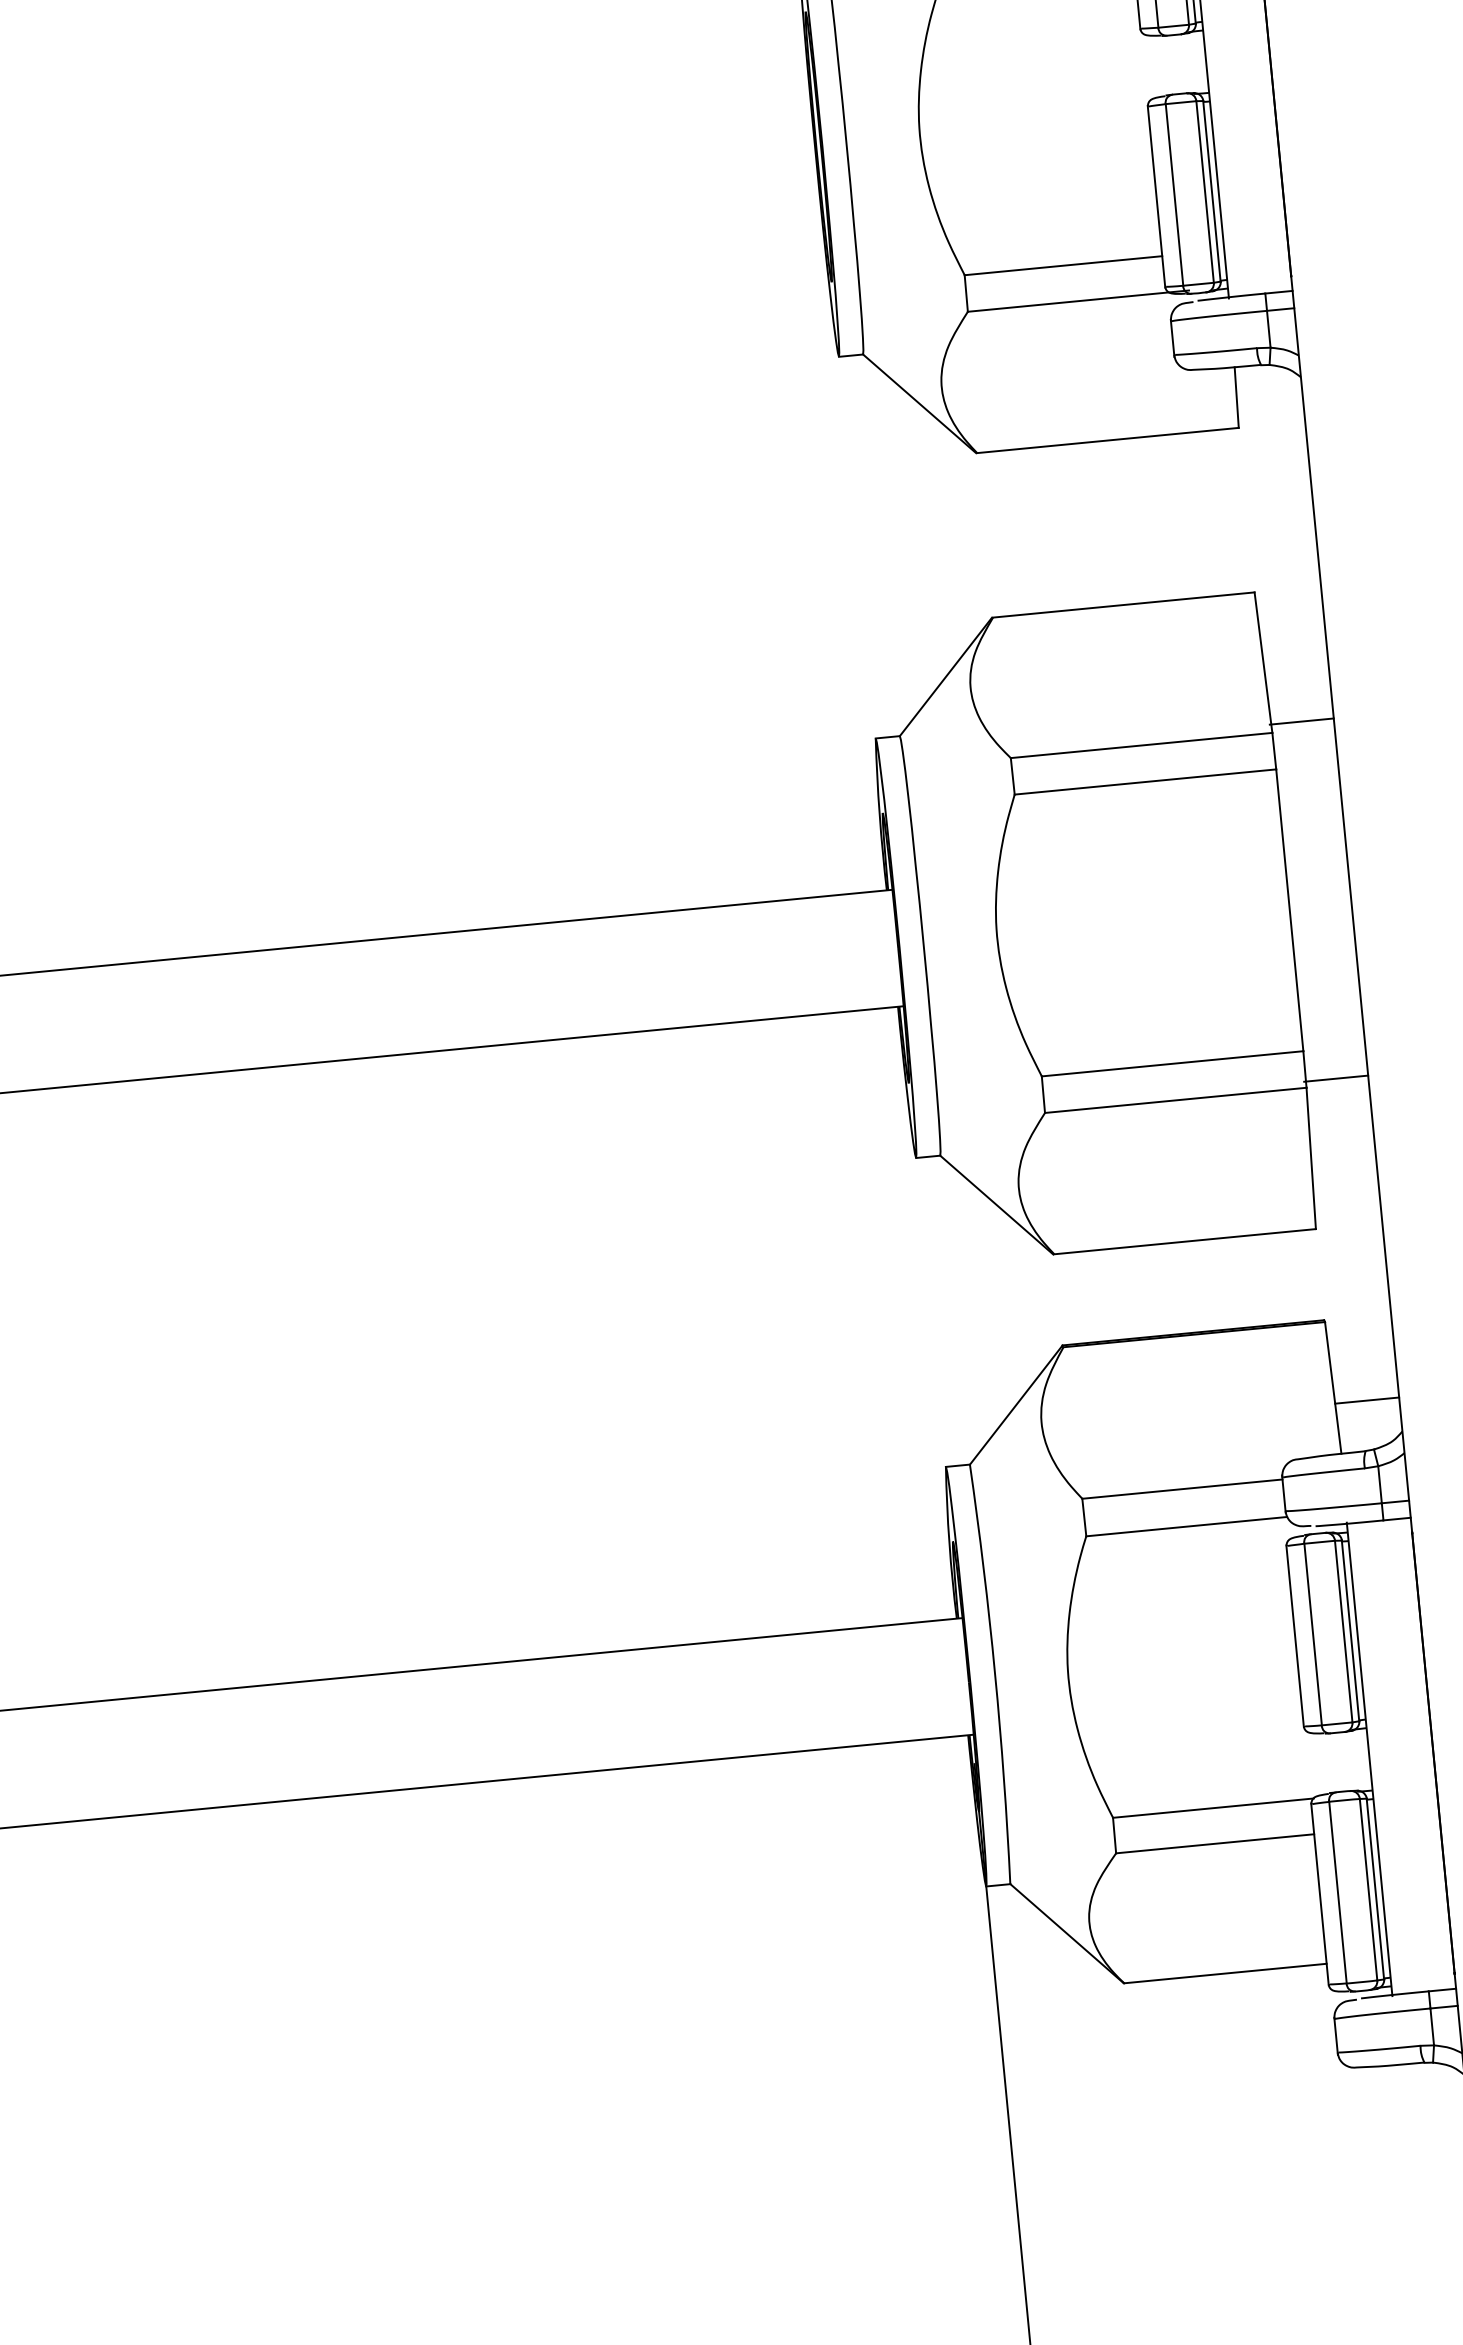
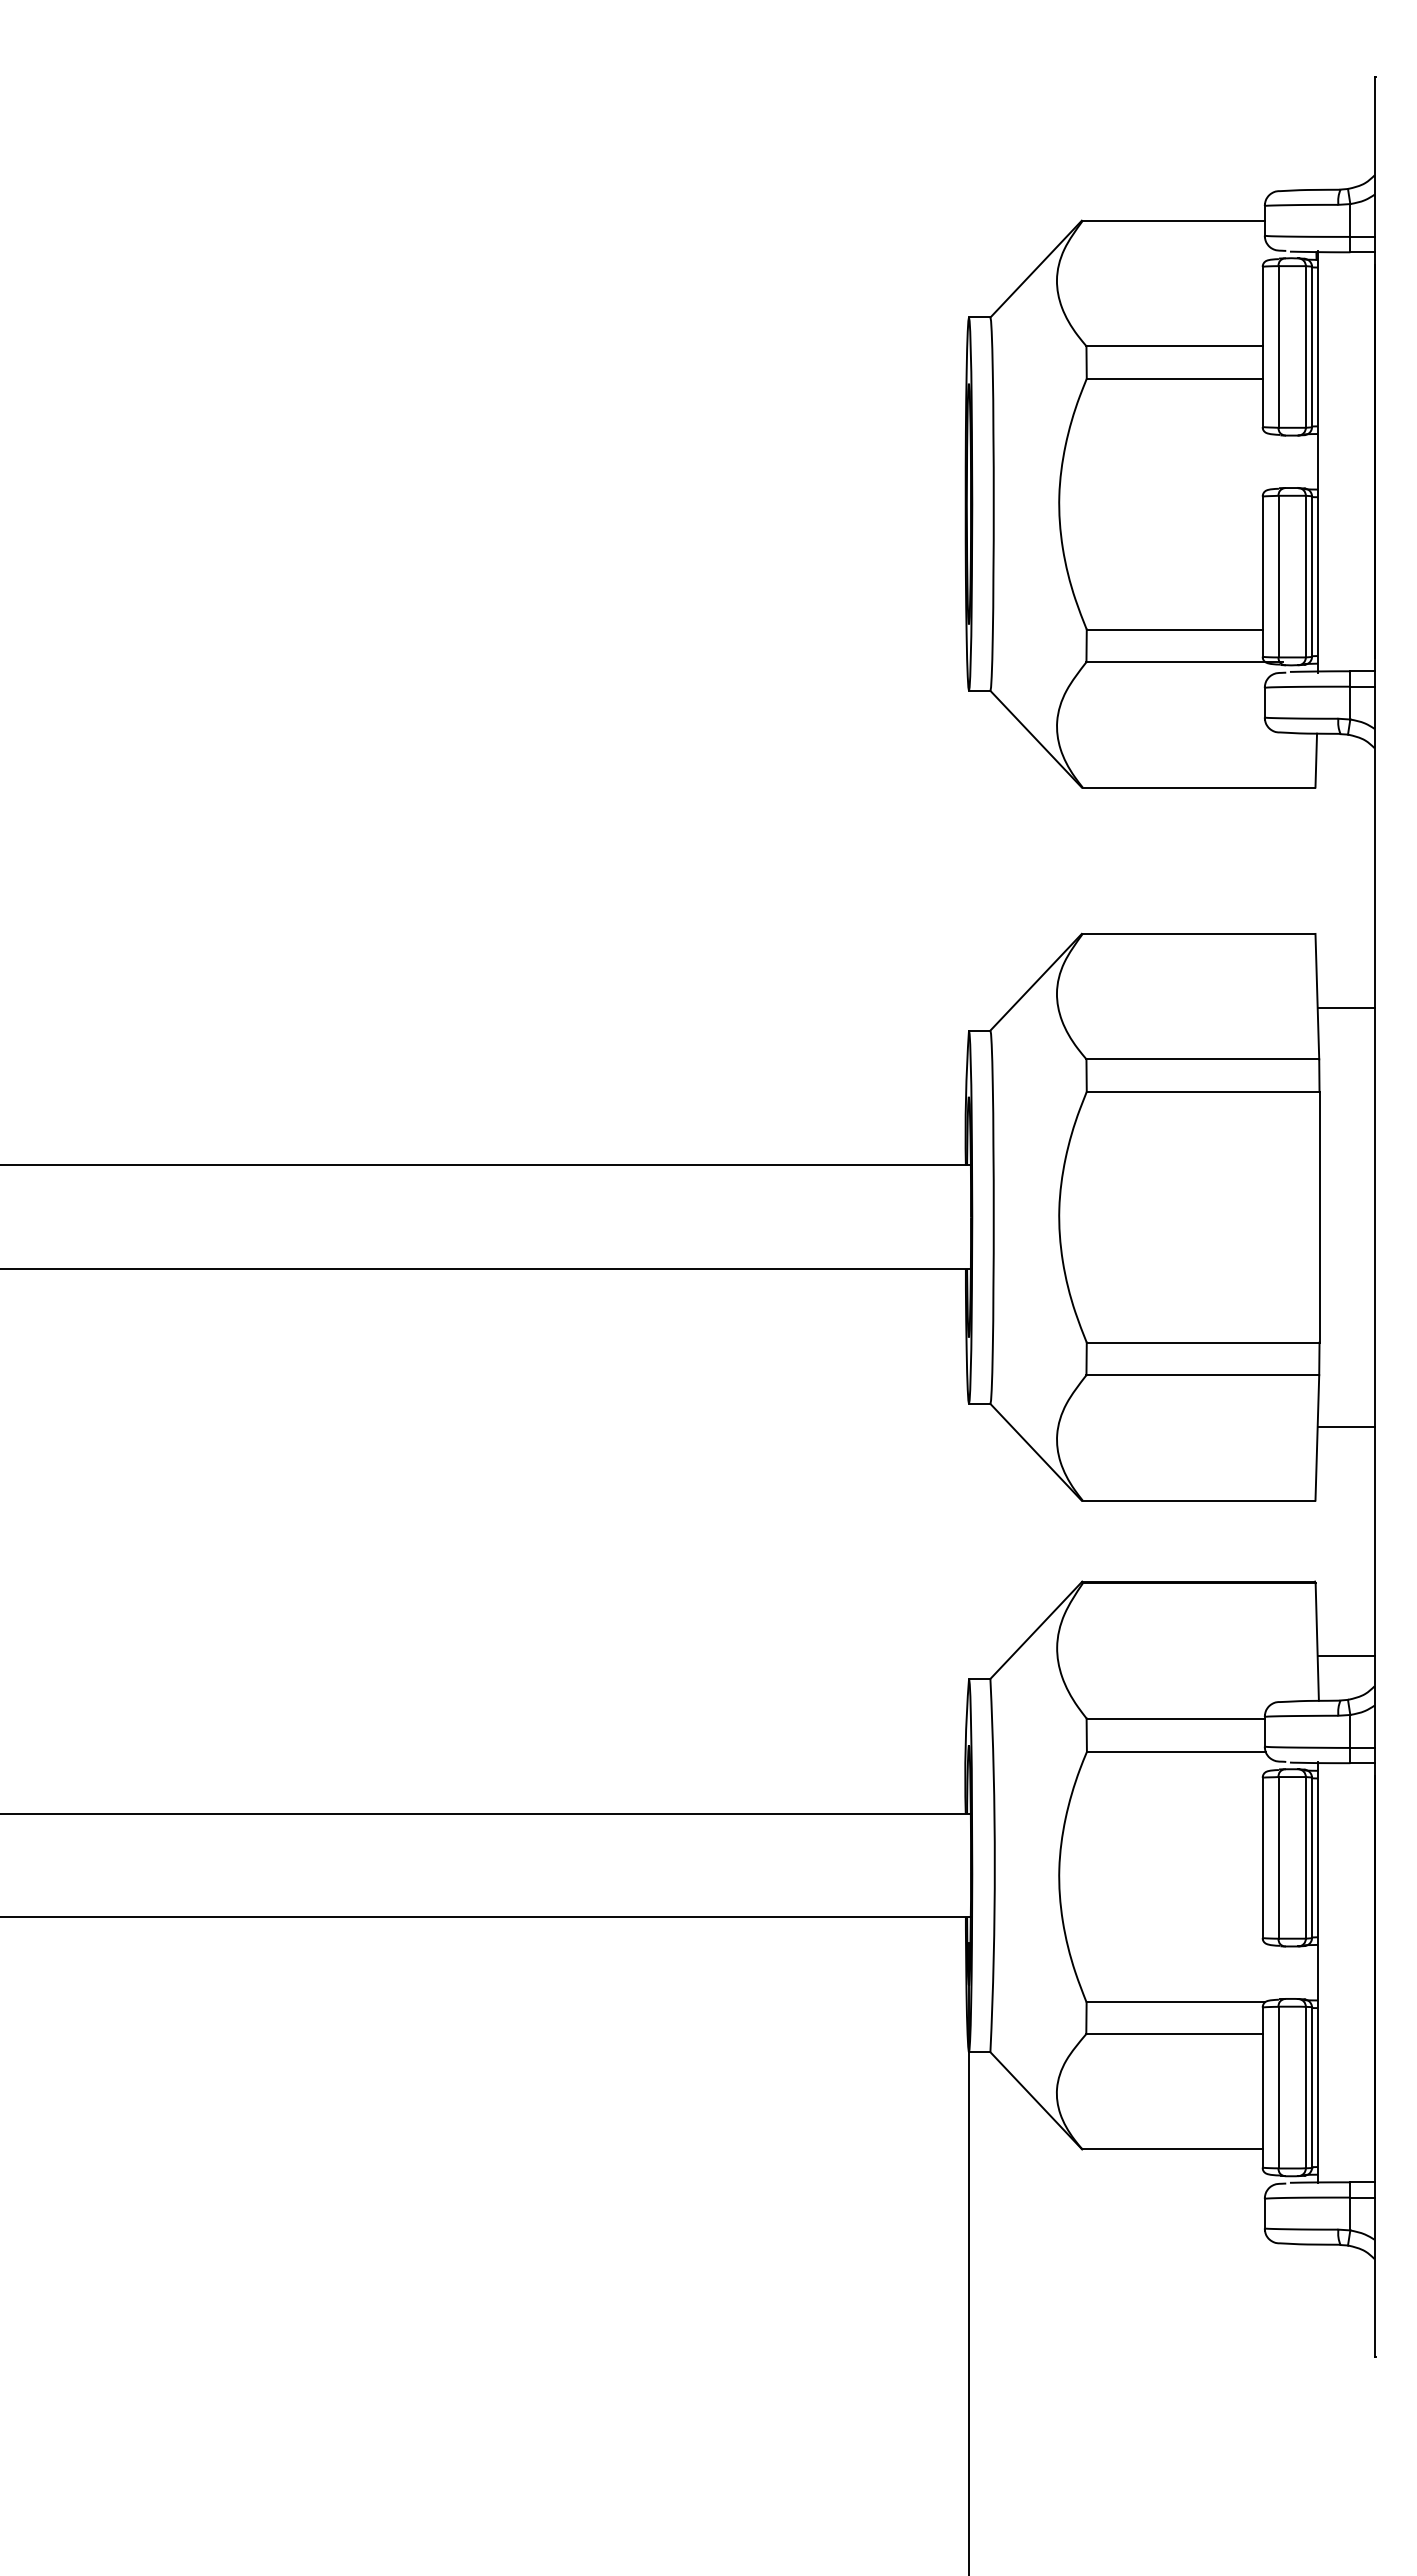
line: (1301, 721) -> (1345, 1007), moved
line: (1335, 1078) -> (1345, 1426), moved

